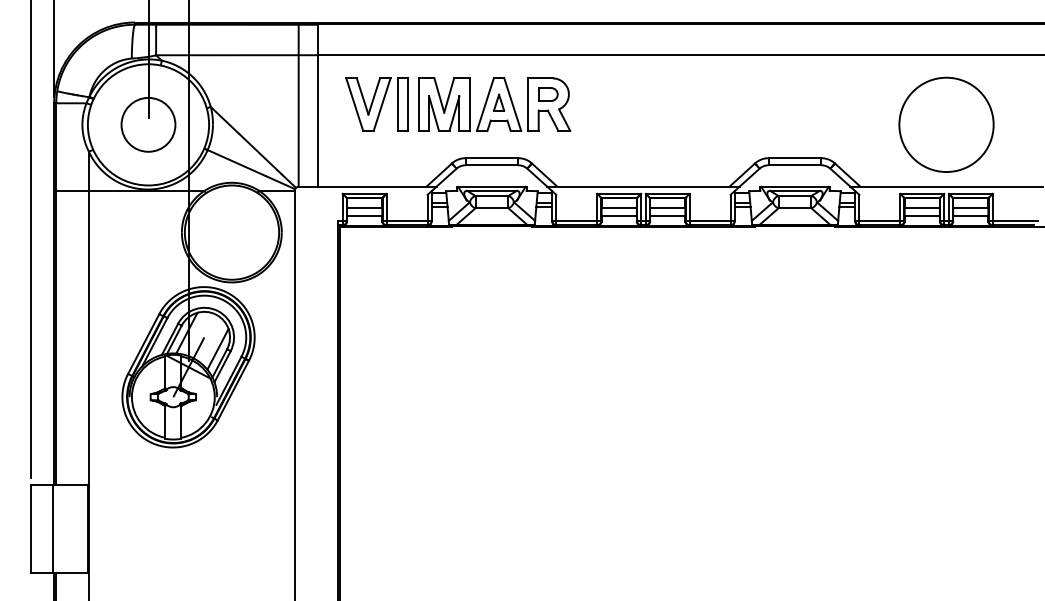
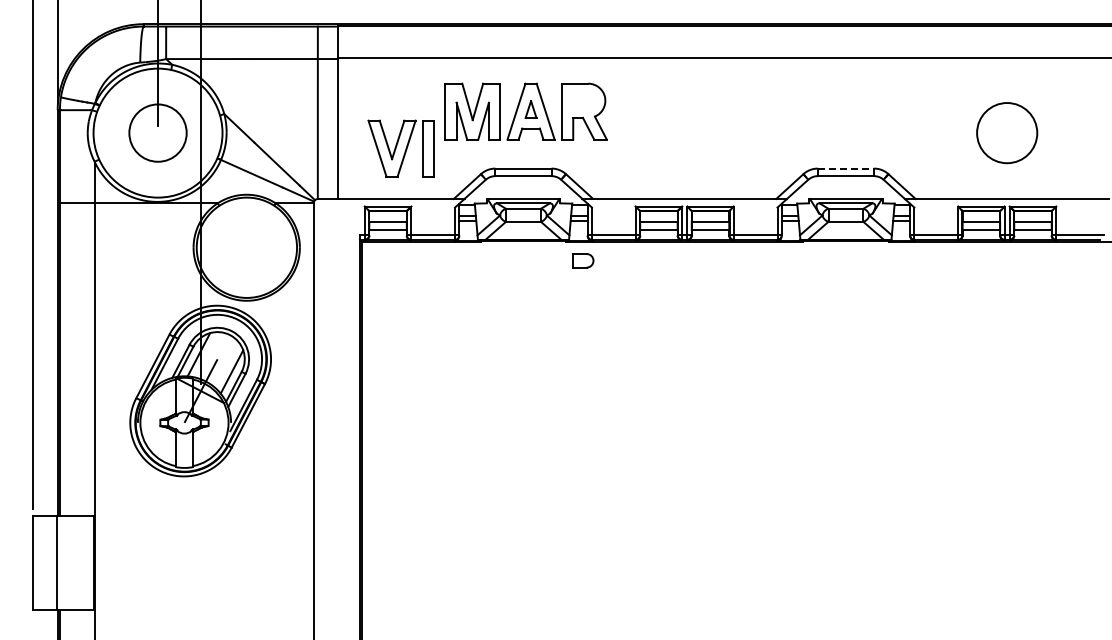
part: (548, 94) -> (583, 260), moved
part: (376, 104) -> (400, 148), moved
circle: (946, 124) -> (1007, 132), size x0.6
line: (795, 158) -> (846, 168), solid -> dashed

